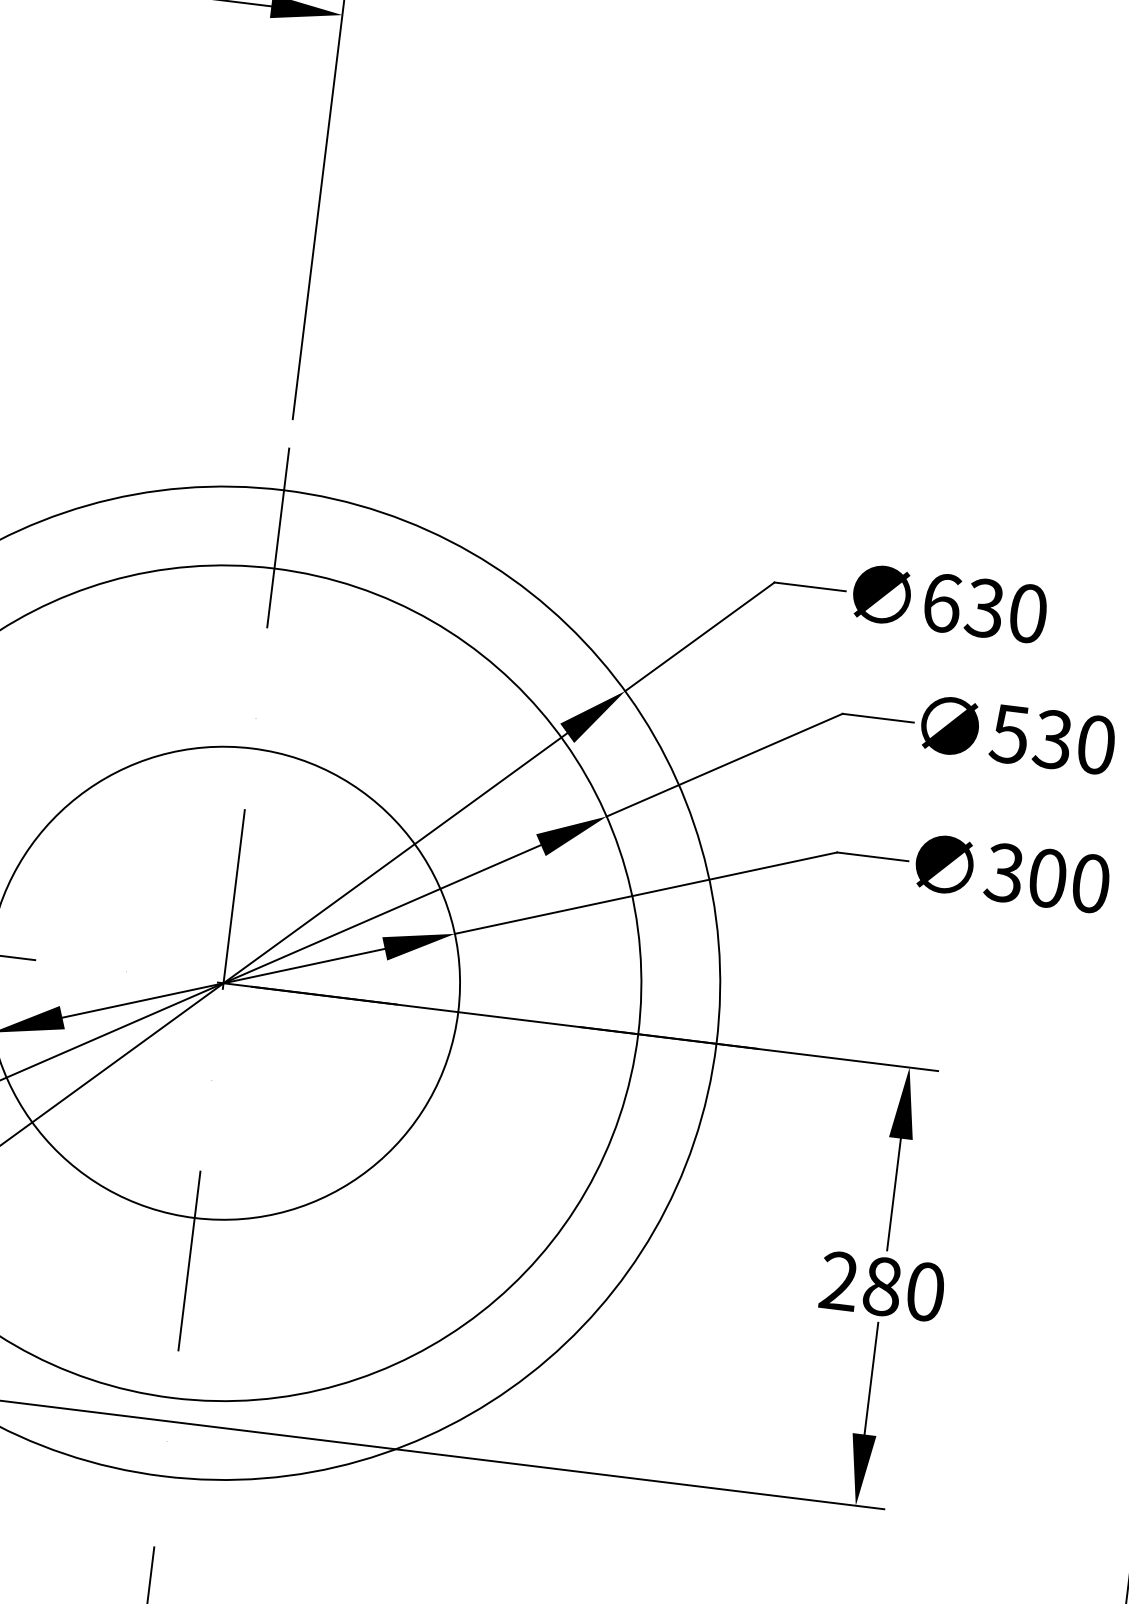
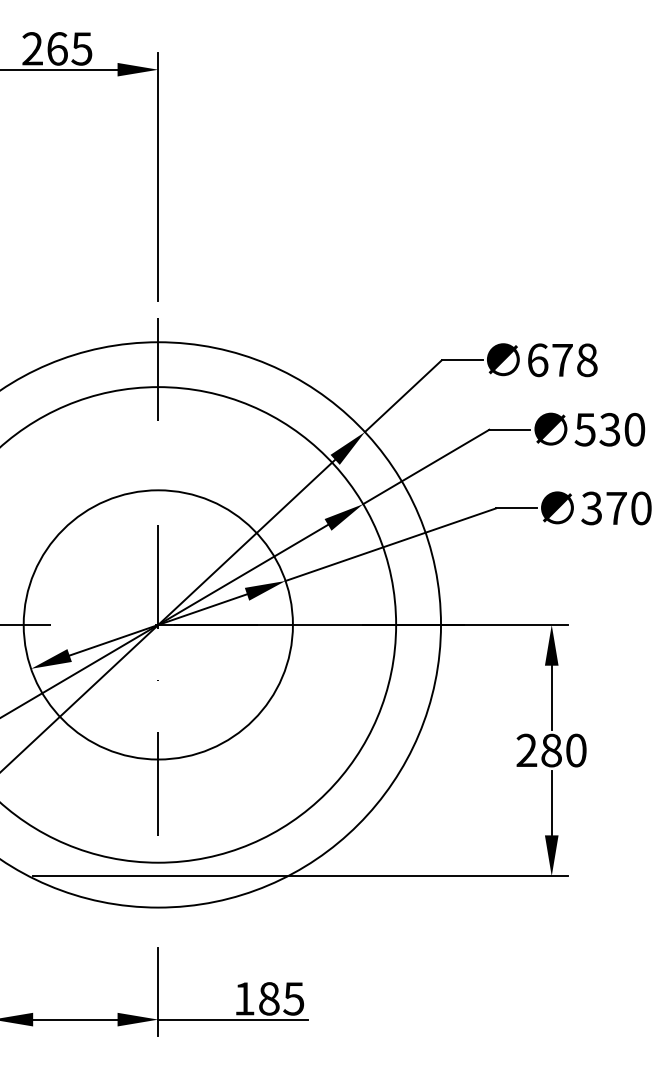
text: (1005, 611) -> (574, 360), 630 -> 678
text: (1047, 878) -> (616, 508), 300 -> 370

